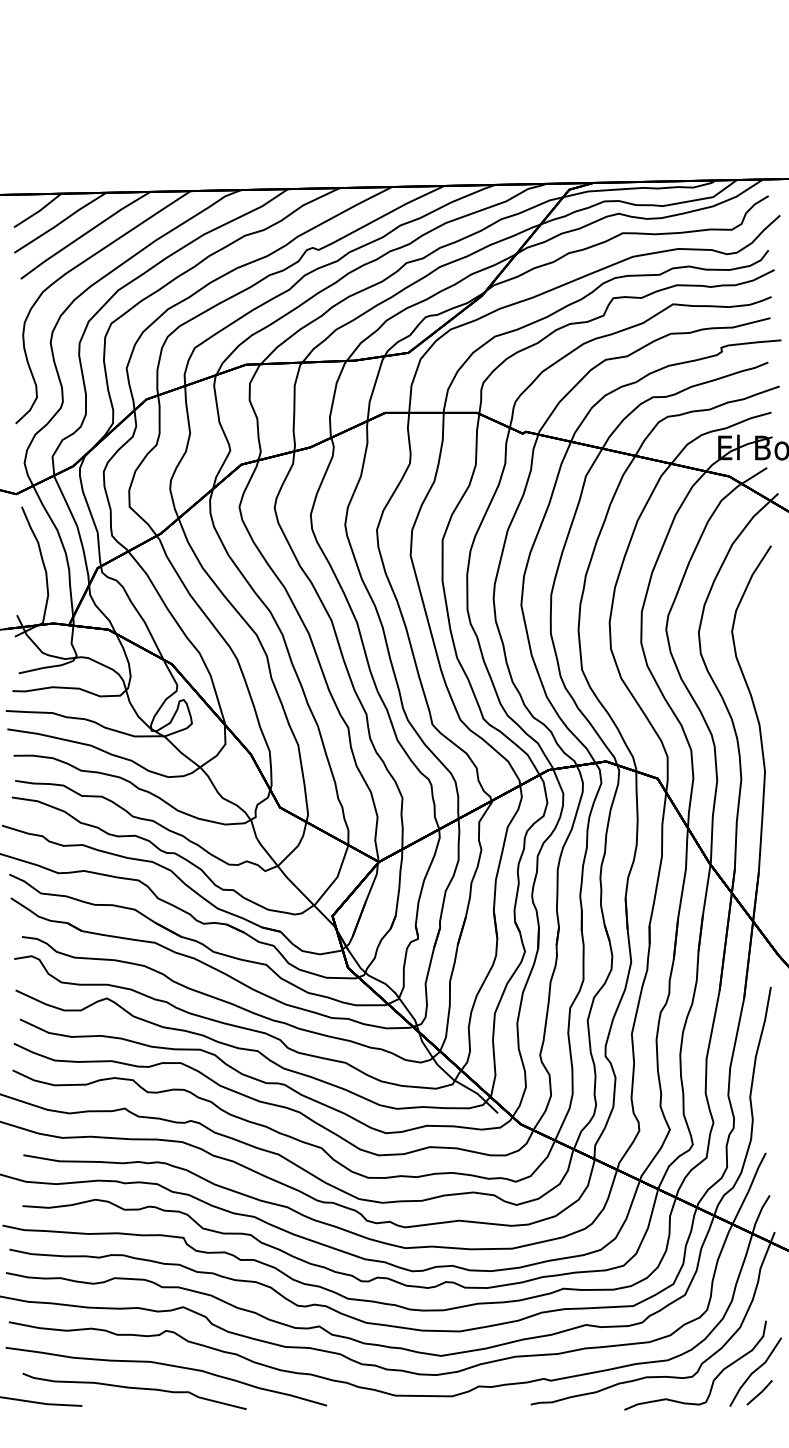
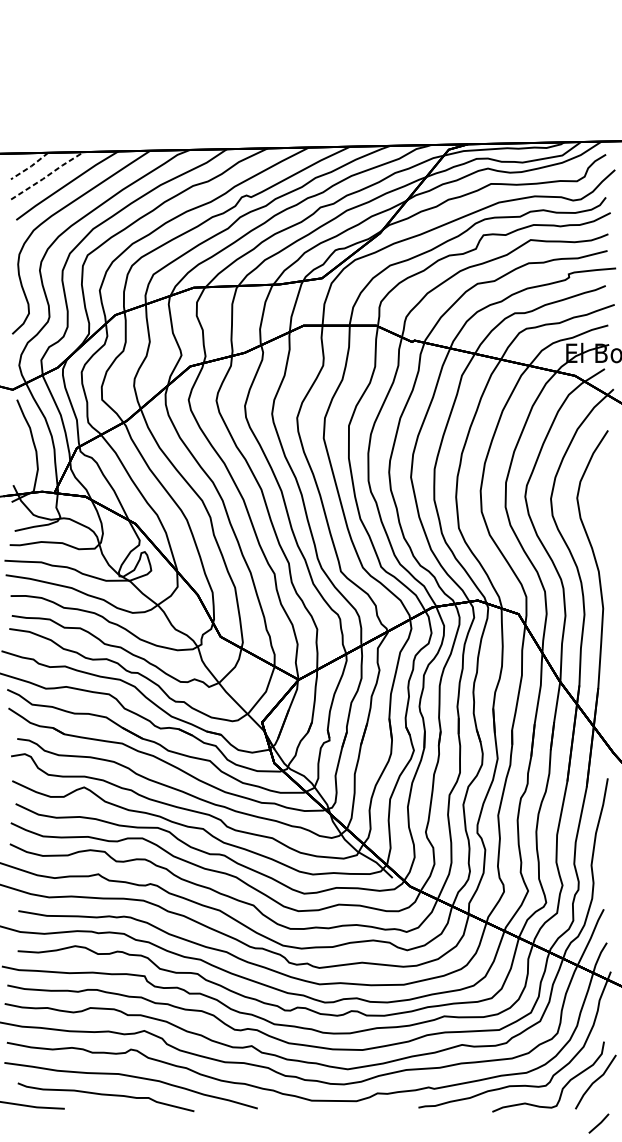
line: (39, 211) -> (31, 166), solid -> dashed
line: (61, 222) -> (48, 175), solid -> dashed
line: (759, 1392) -> (598, 1123), moved

